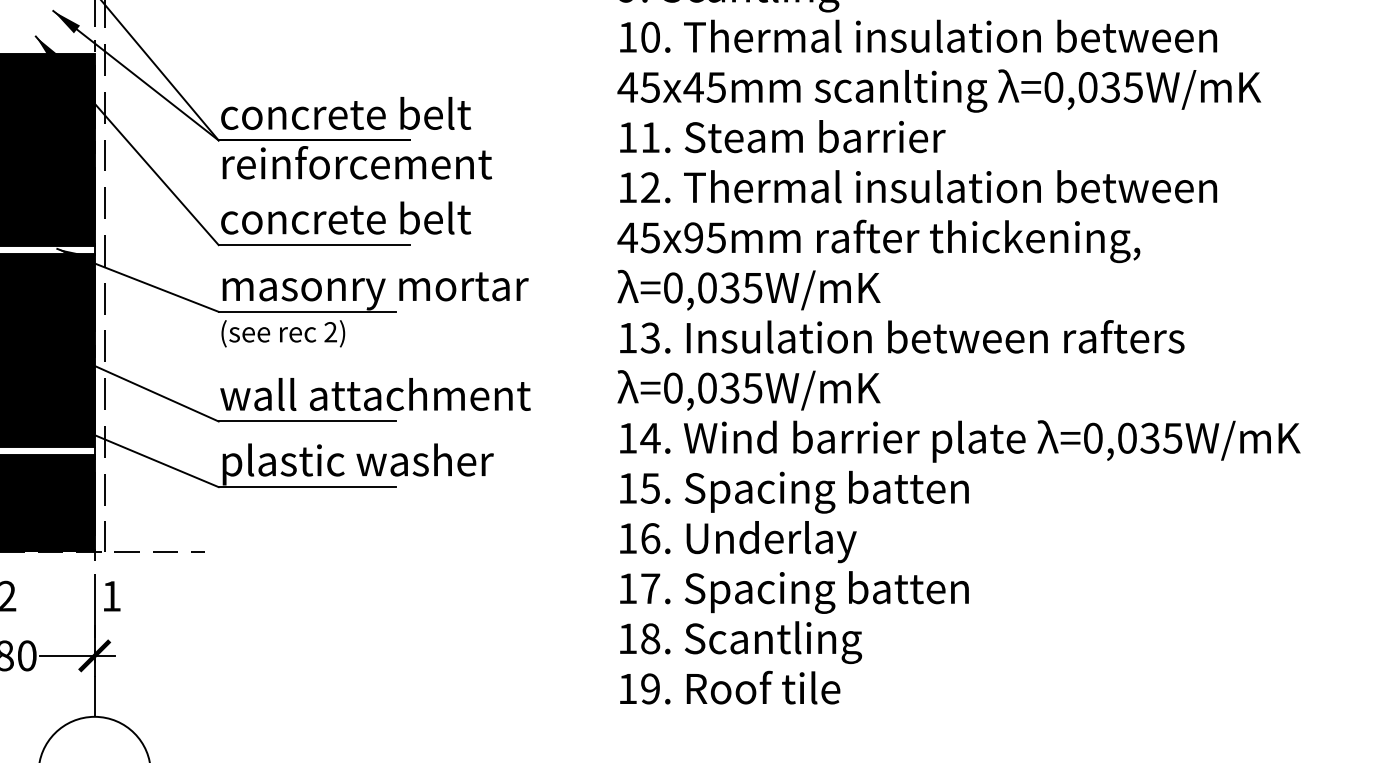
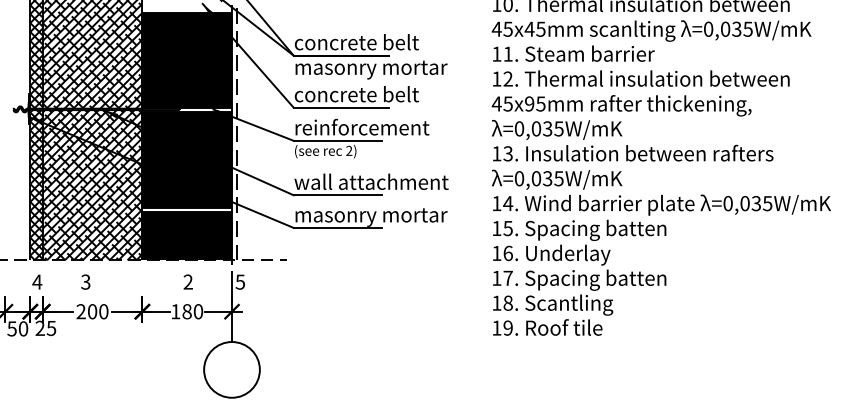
text: (377, 166) -> (372, 68), reinforcement -> masonry mortar
text: (377, 287) -> (372, 128), masonry mortar -> reinforcement
text: (375, 464) -> (371, 216), plastic washer -> masonry mortar
text: (109, 595) -> (239, 281), 1 -> 5

